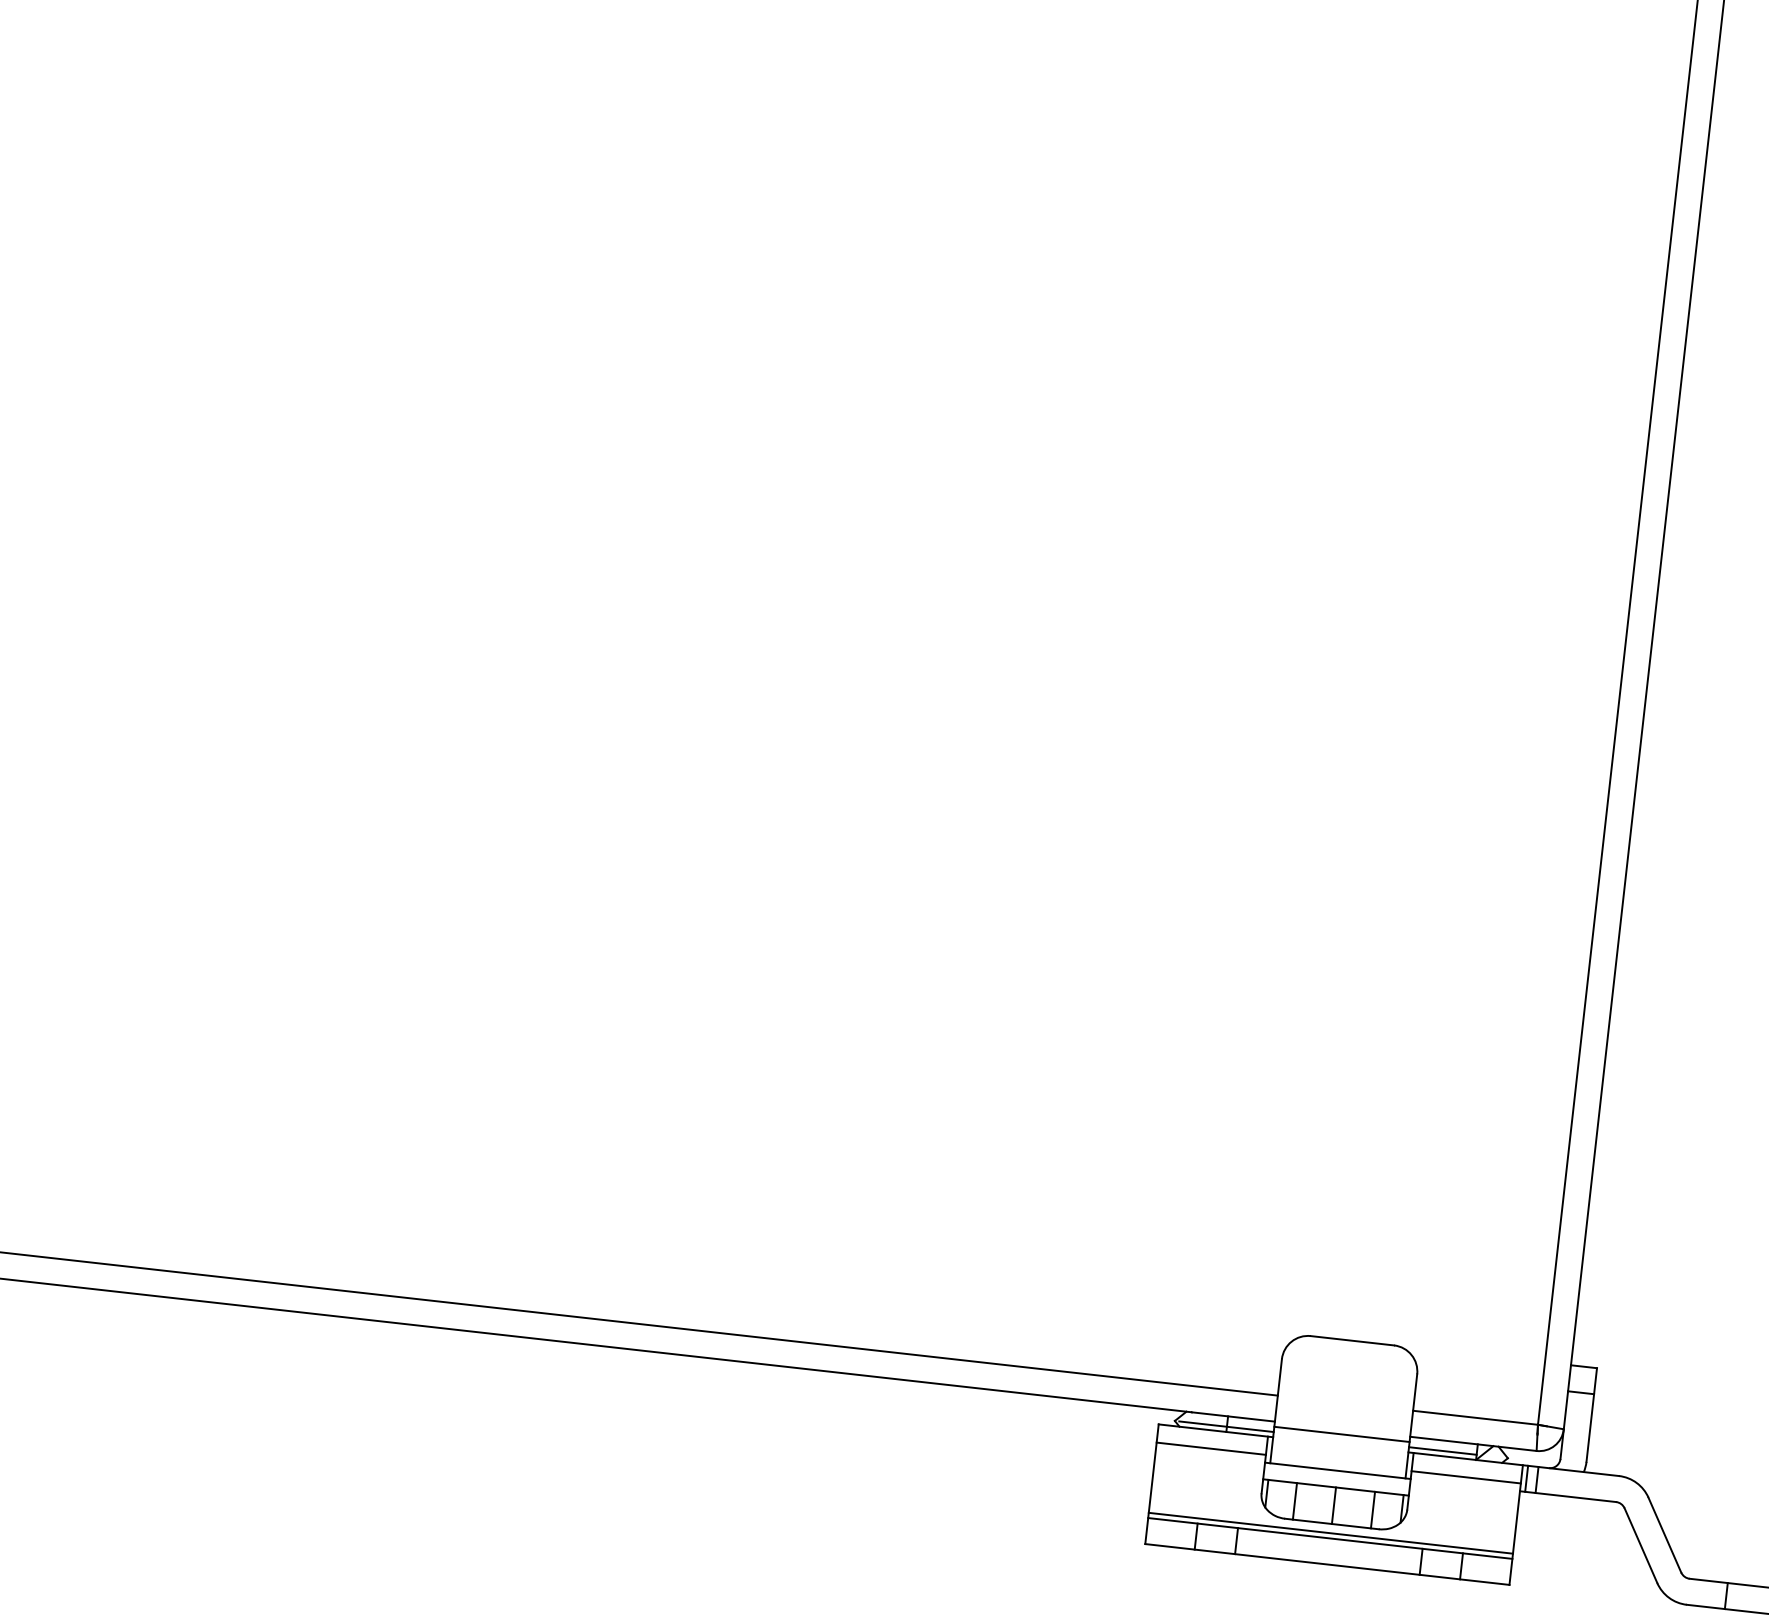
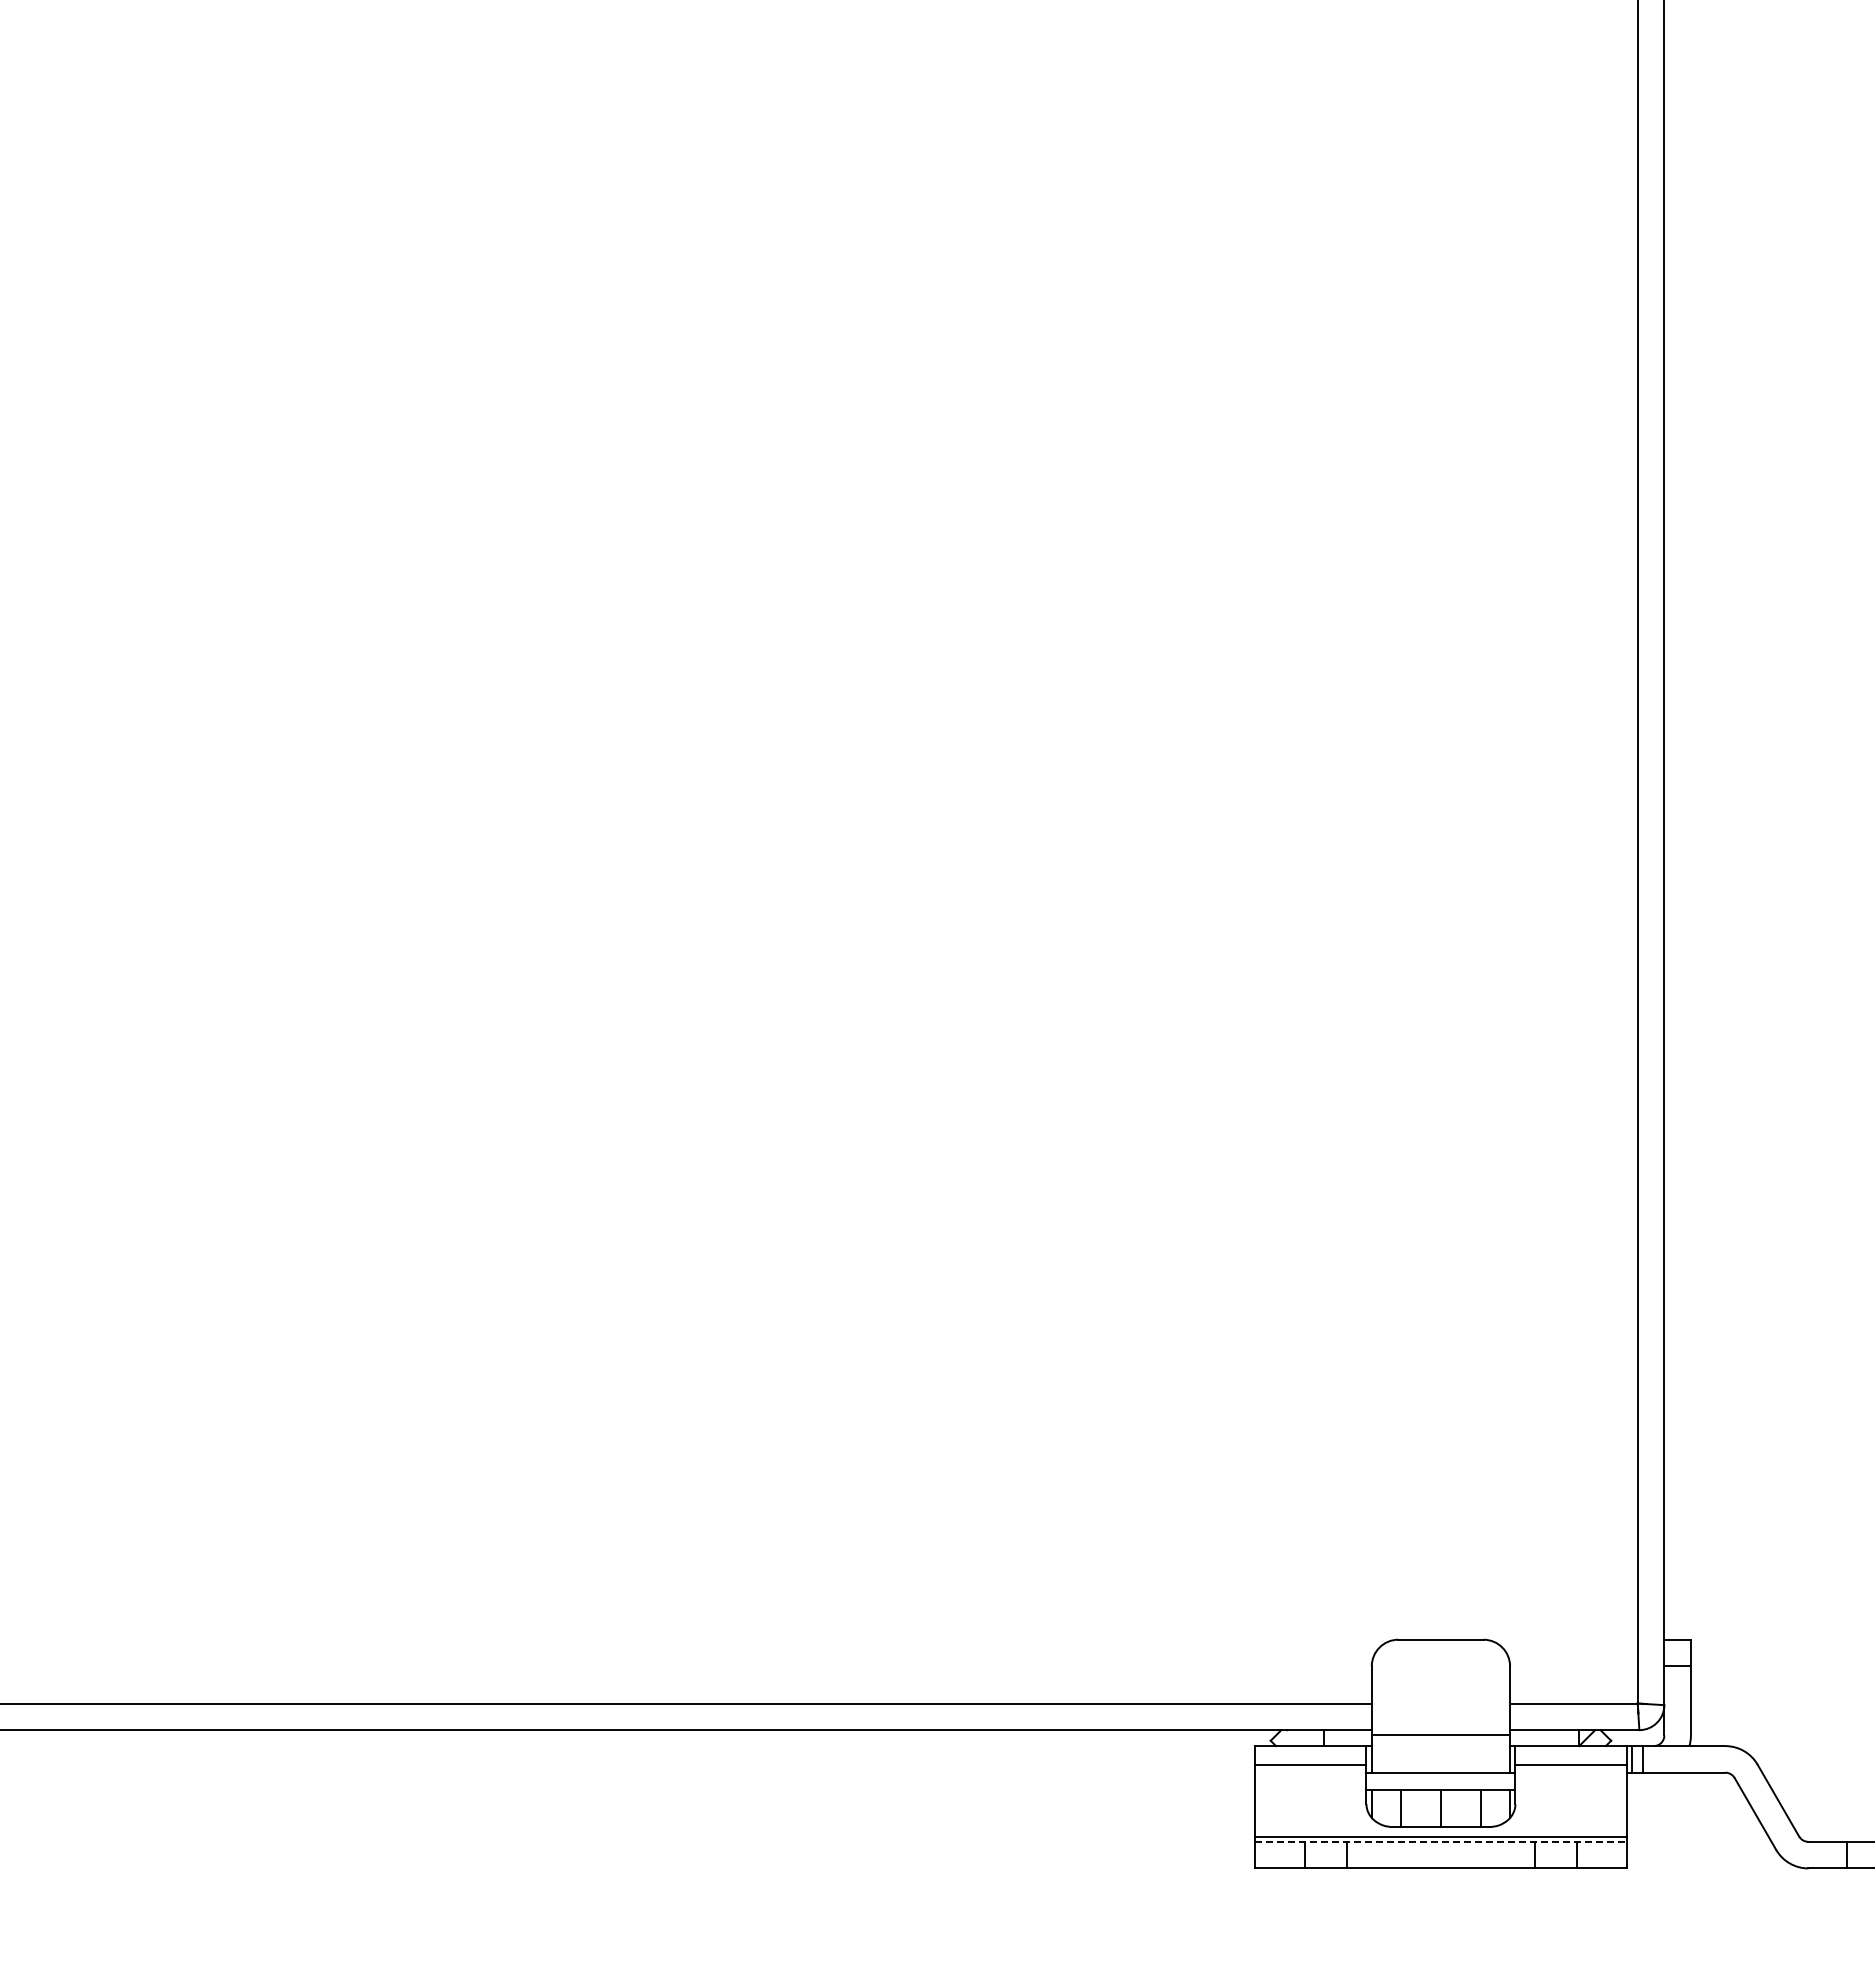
line: (1226, 1426) -> (1323, 1740), removed
line: (1442, 1450) -> (1544, 1740), removed
line: (1330, 1538) -> (1441, 1841), solid -> dashed

